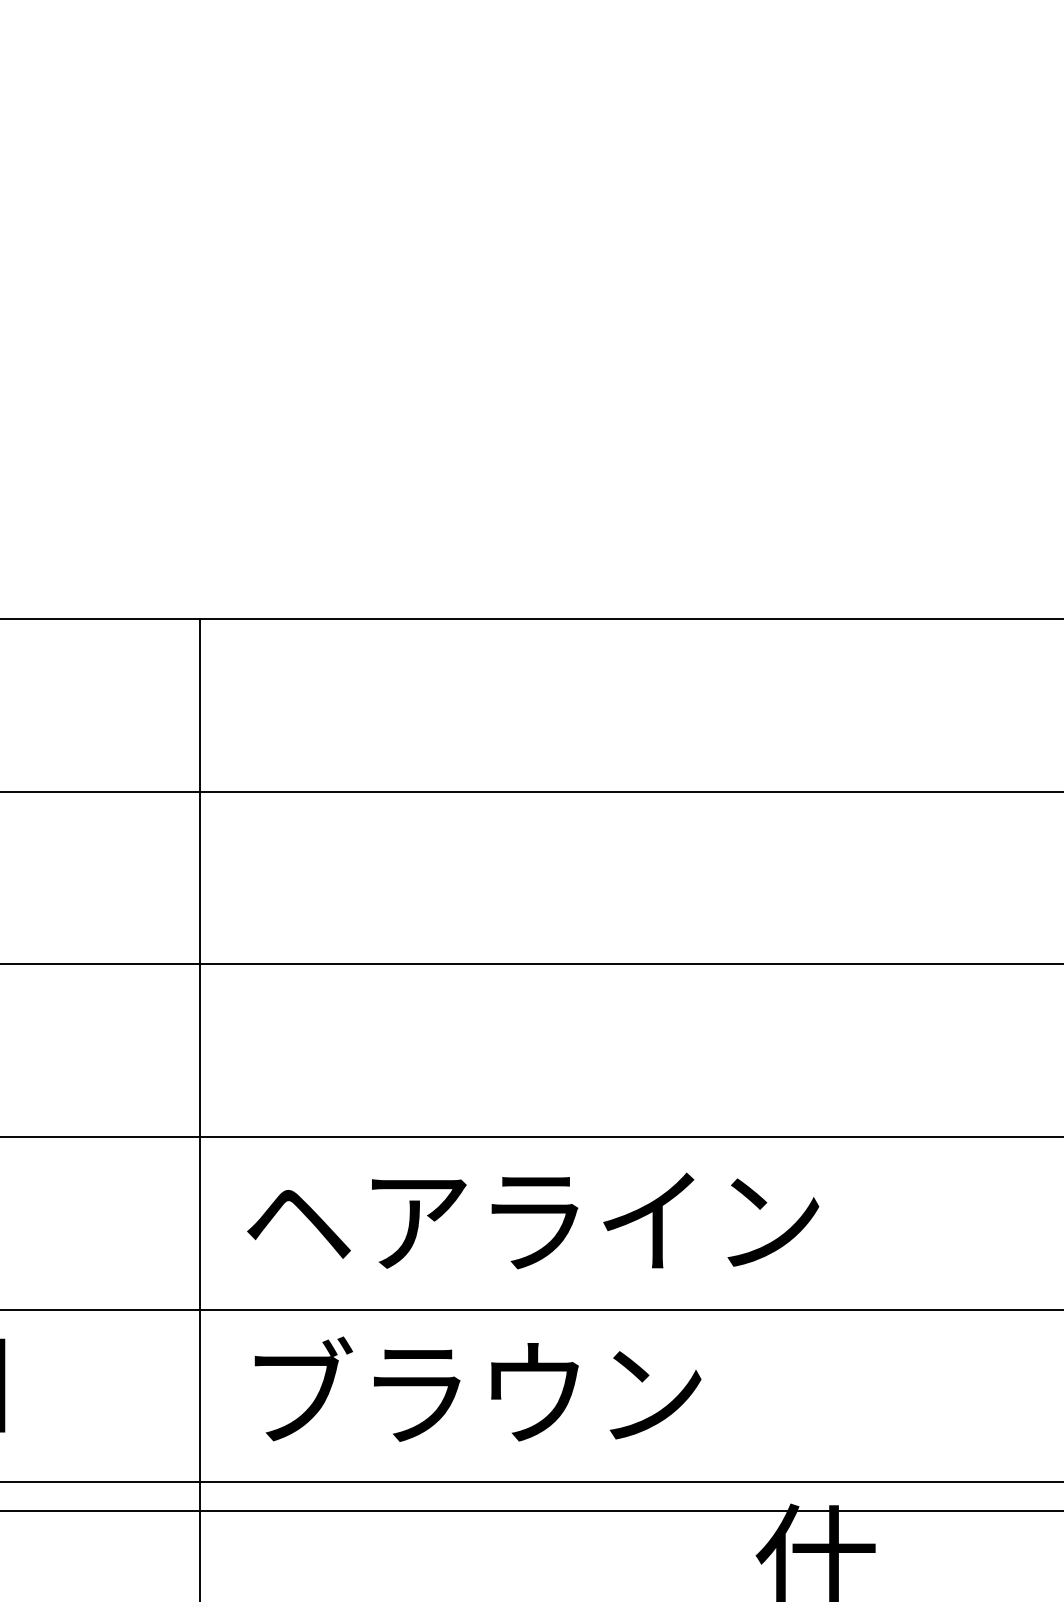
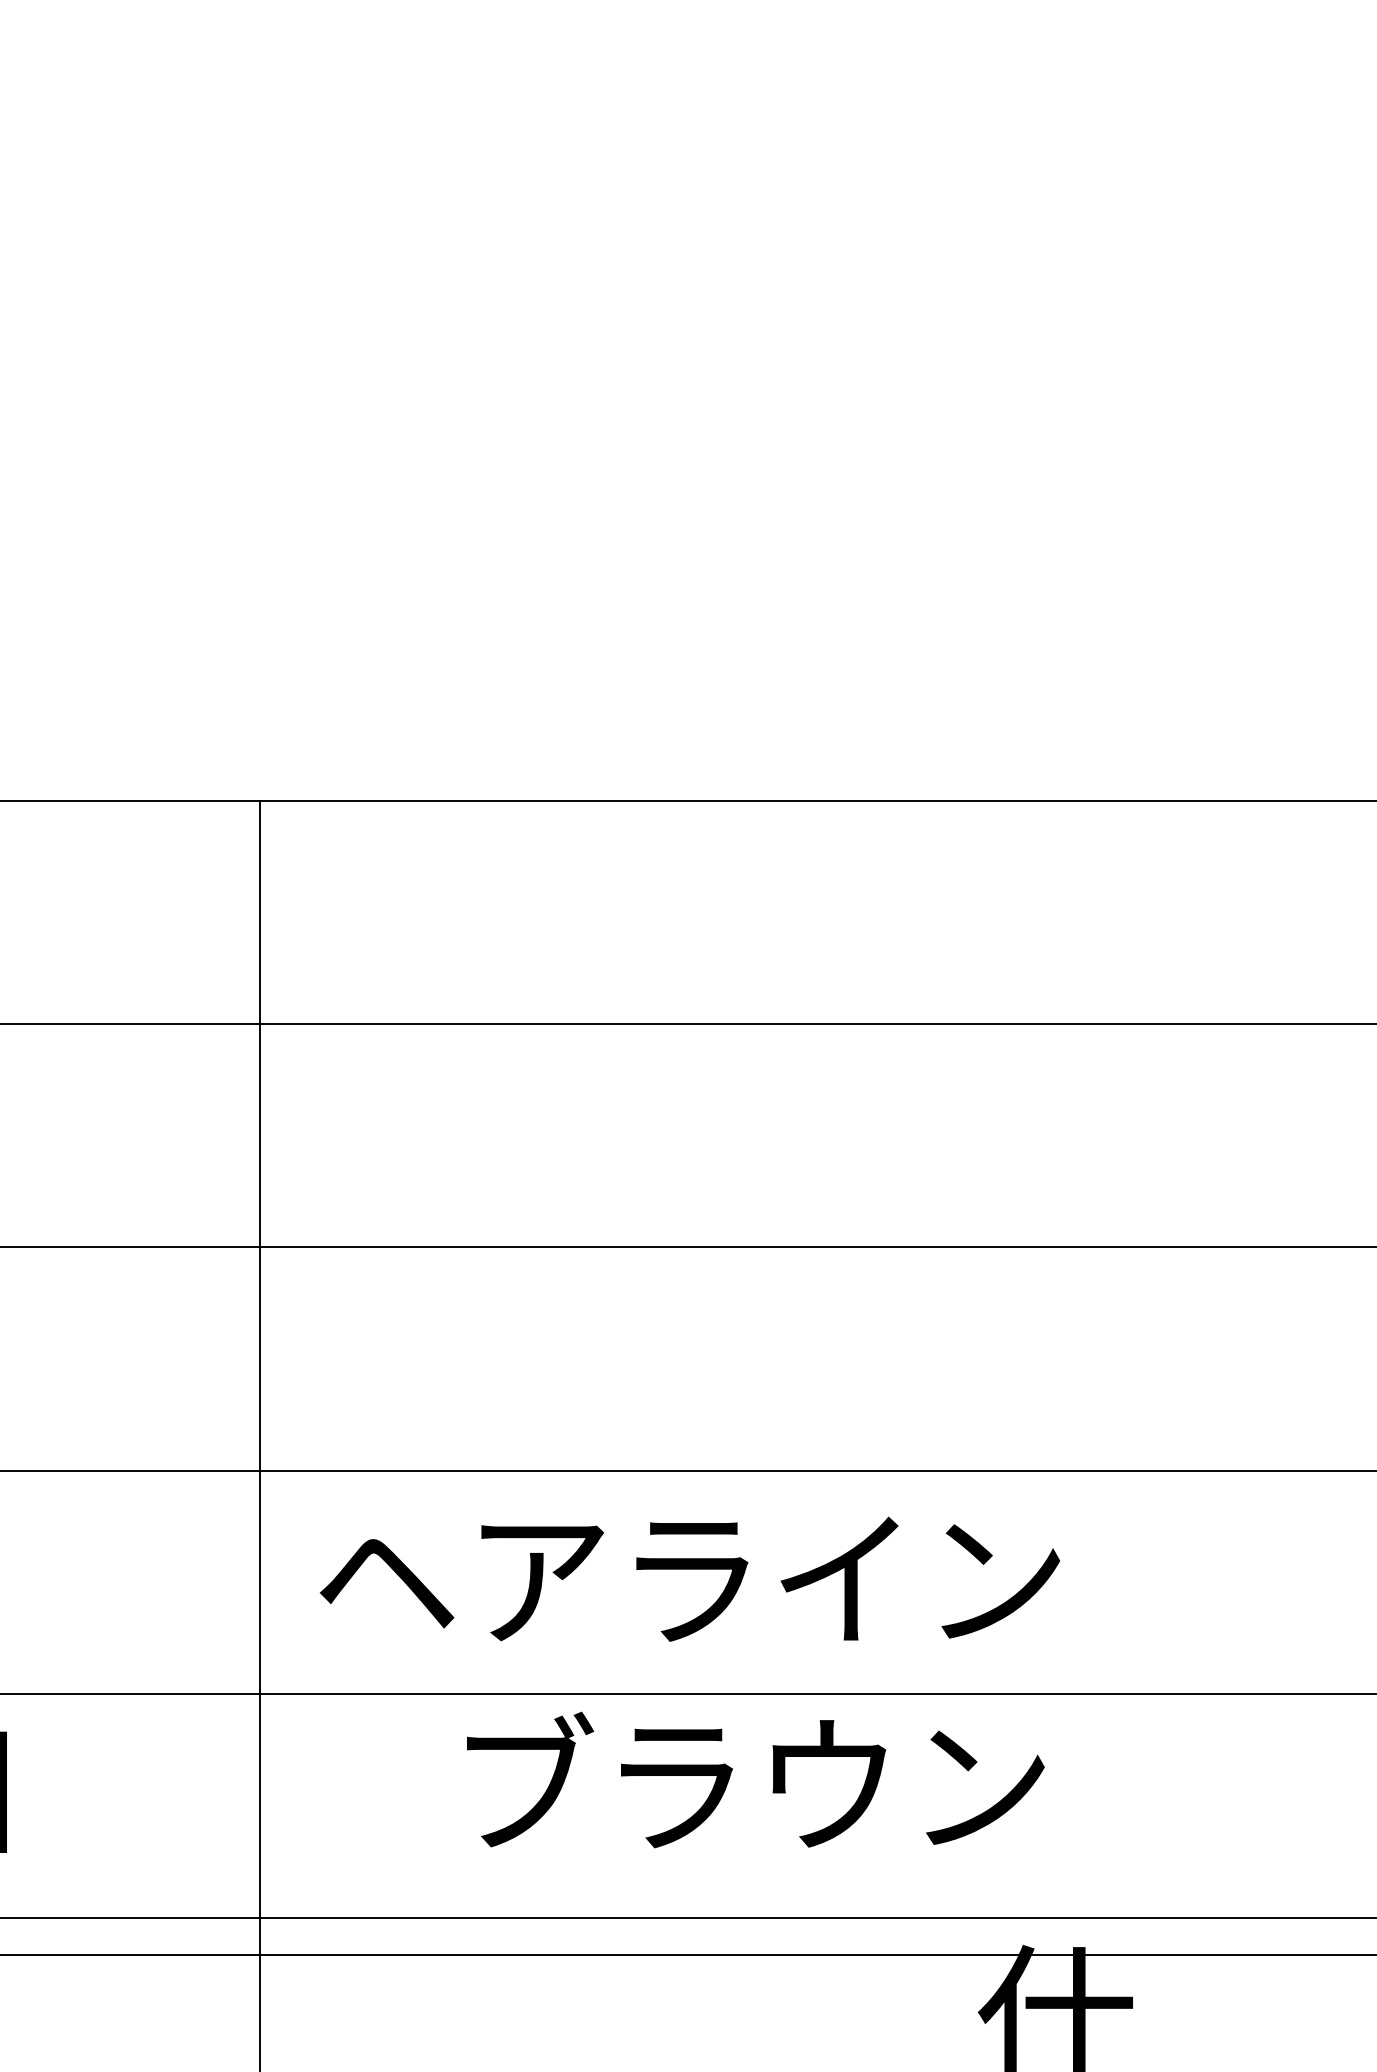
text: (477, 1388) -> (755, 1779), moved

